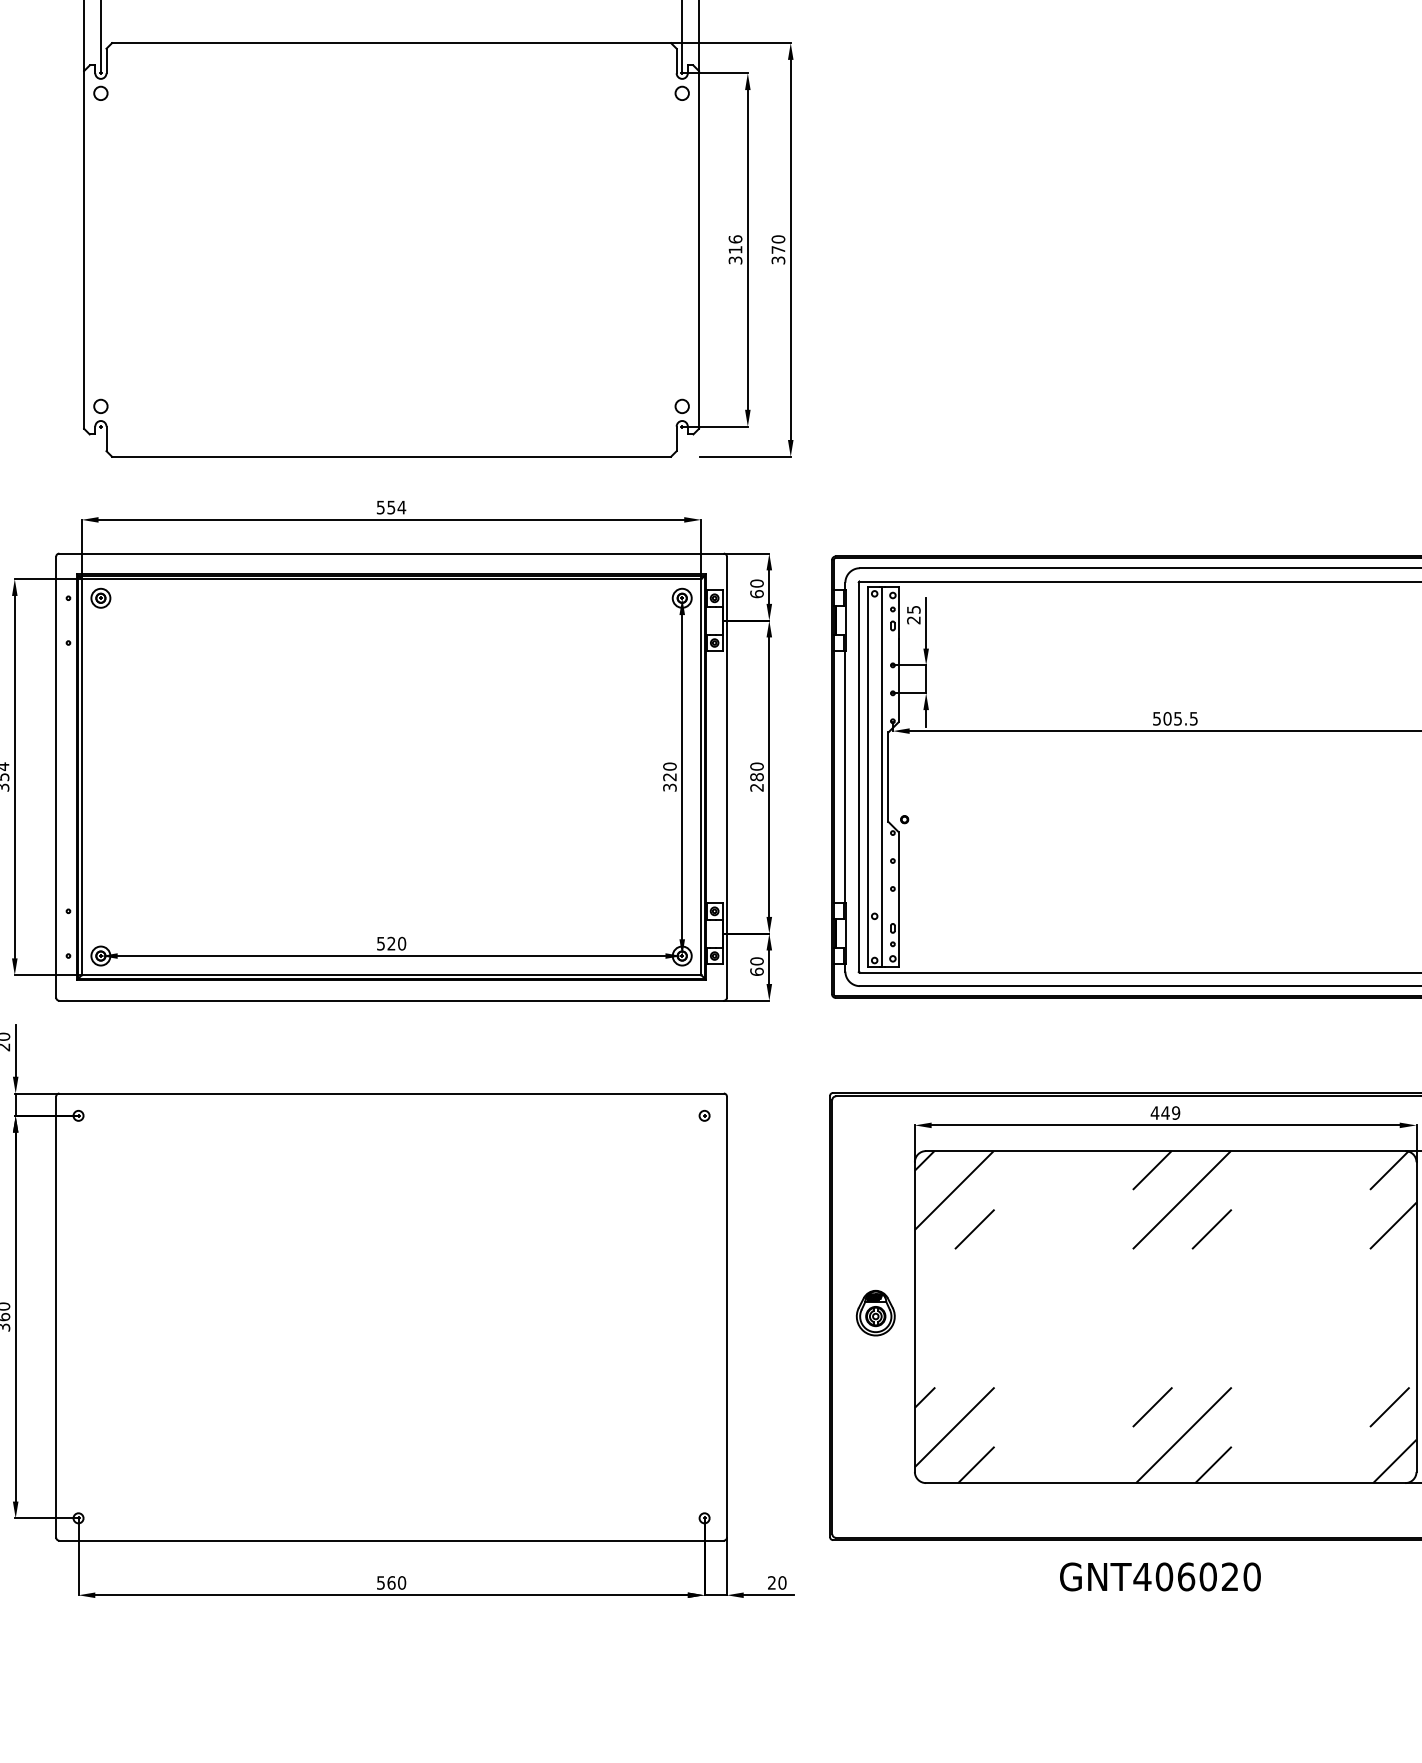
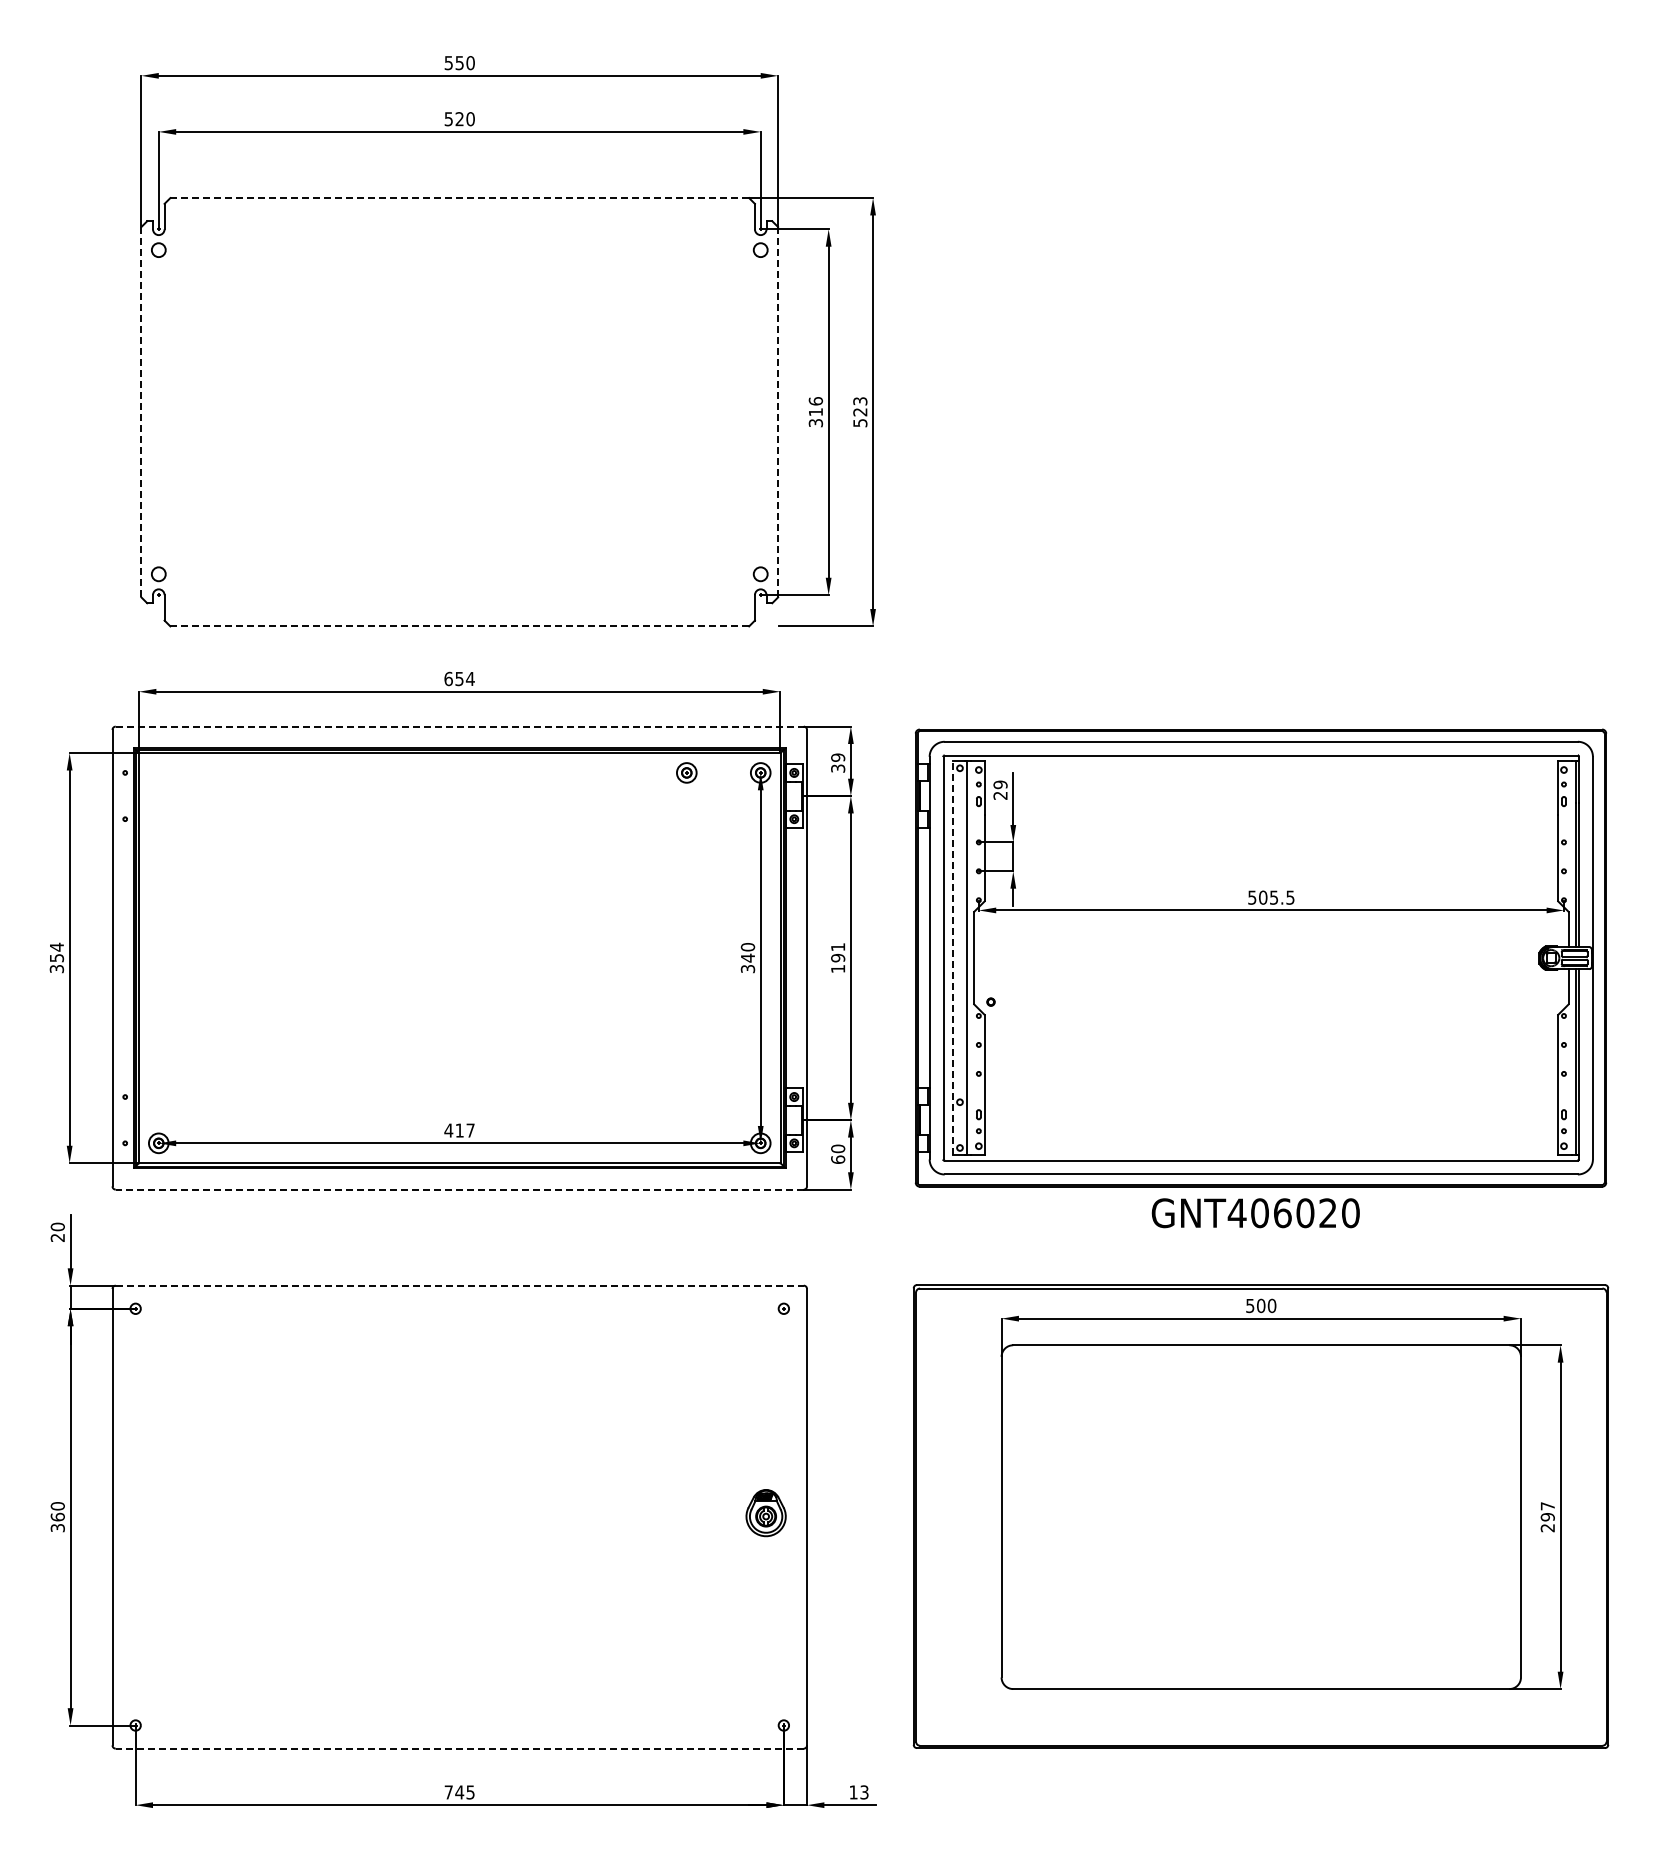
line: (392, 43) -> (460, 198), solid -> dashed
line: (84, 249) -> (141, 411), solid -> dashed
text: (778, 249) -> (860, 411), 370 -> 523
line: (699, 250) -> (778, 412), solid -> dashed
line: (391, 456) -> (459, 626), solid -> dashed
text: (380, 507) -> (448, 678), 554 -> 654
line: (392, 553) -> (460, 726), solid -> dashed
text: (757, 588) -> (838, 762), 60 -> 39
part: (100, 597) -> (686, 772), moved
text: (913, 609) -> (1000, 784), 25 -> 29
text: (669, 776) -> (747, 957), 320 -> 340
text: (757, 777) -> (838, 958), 280 -> 191
line: (868, 777) -> (953, 958), solid -> dashed
text: (391, 943) -> (459, 1130), 520 -> 417
line: (391, 1000) -> (459, 1189), solid -> dashed
line: (392, 1093) -> (460, 1285), solid -> dashed
text: (1164, 1112) -> (1260, 1305), 449 -> 500
part: (875, 1313) -> (765, 1513), moved
hatch: (1164, 1317) -> (1260, 1517), removed
line: (391, 1540) -> (459, 1748), solid -> dashed
text: (1160, 1577) -> (1255, 1213), moved
text: (391, 1583) -> (459, 1792), 560 -> 745
text: (776, 1583) -> (858, 1792), 20 -> 13

